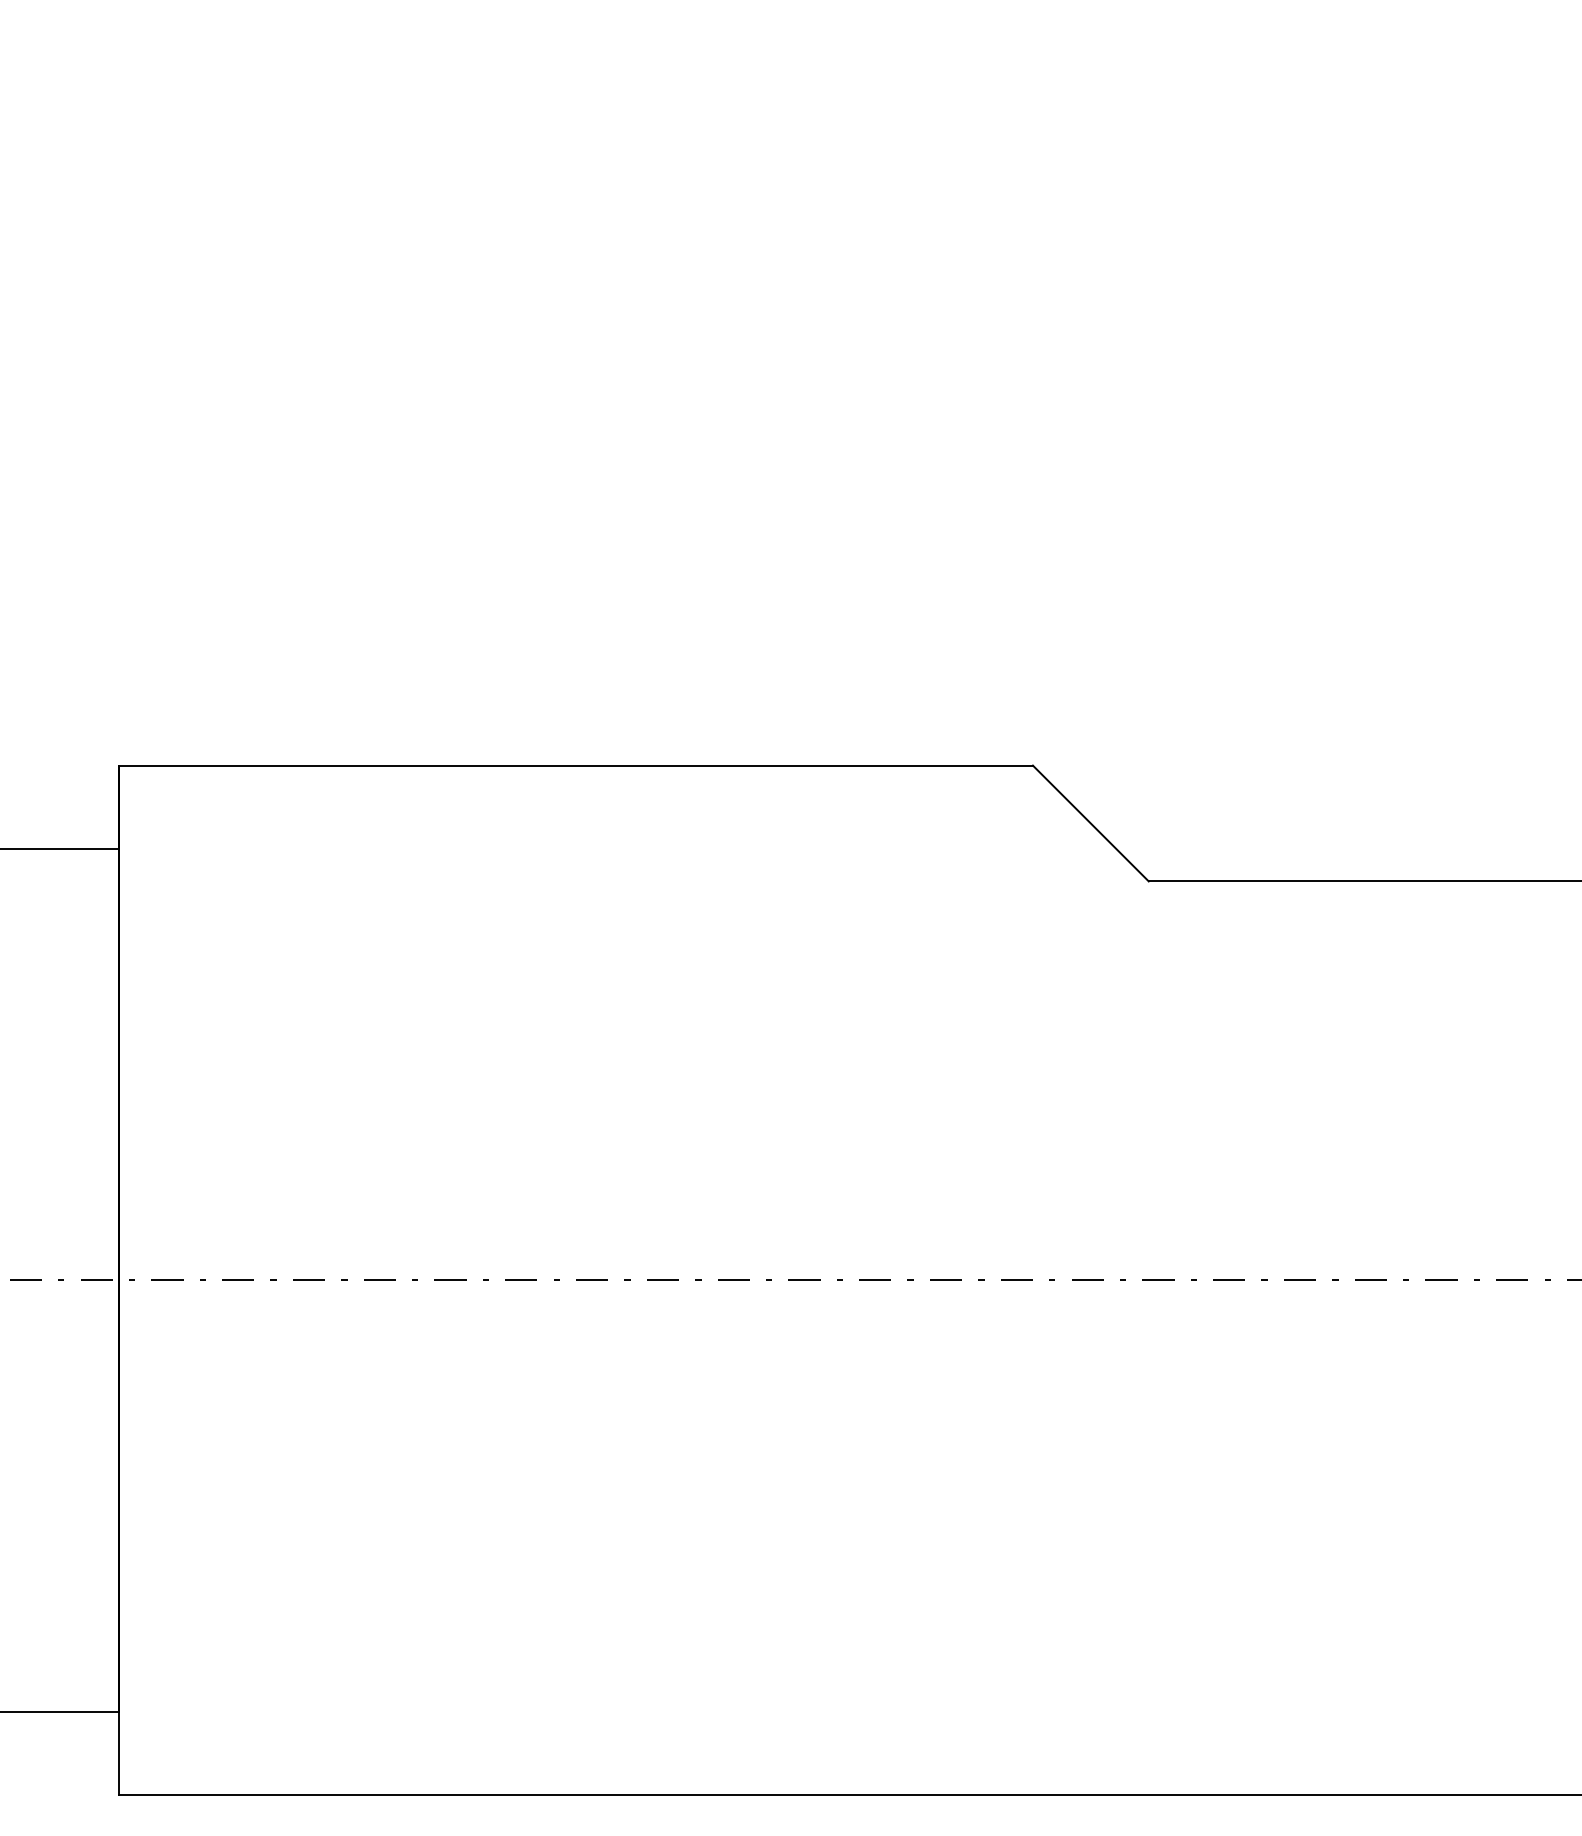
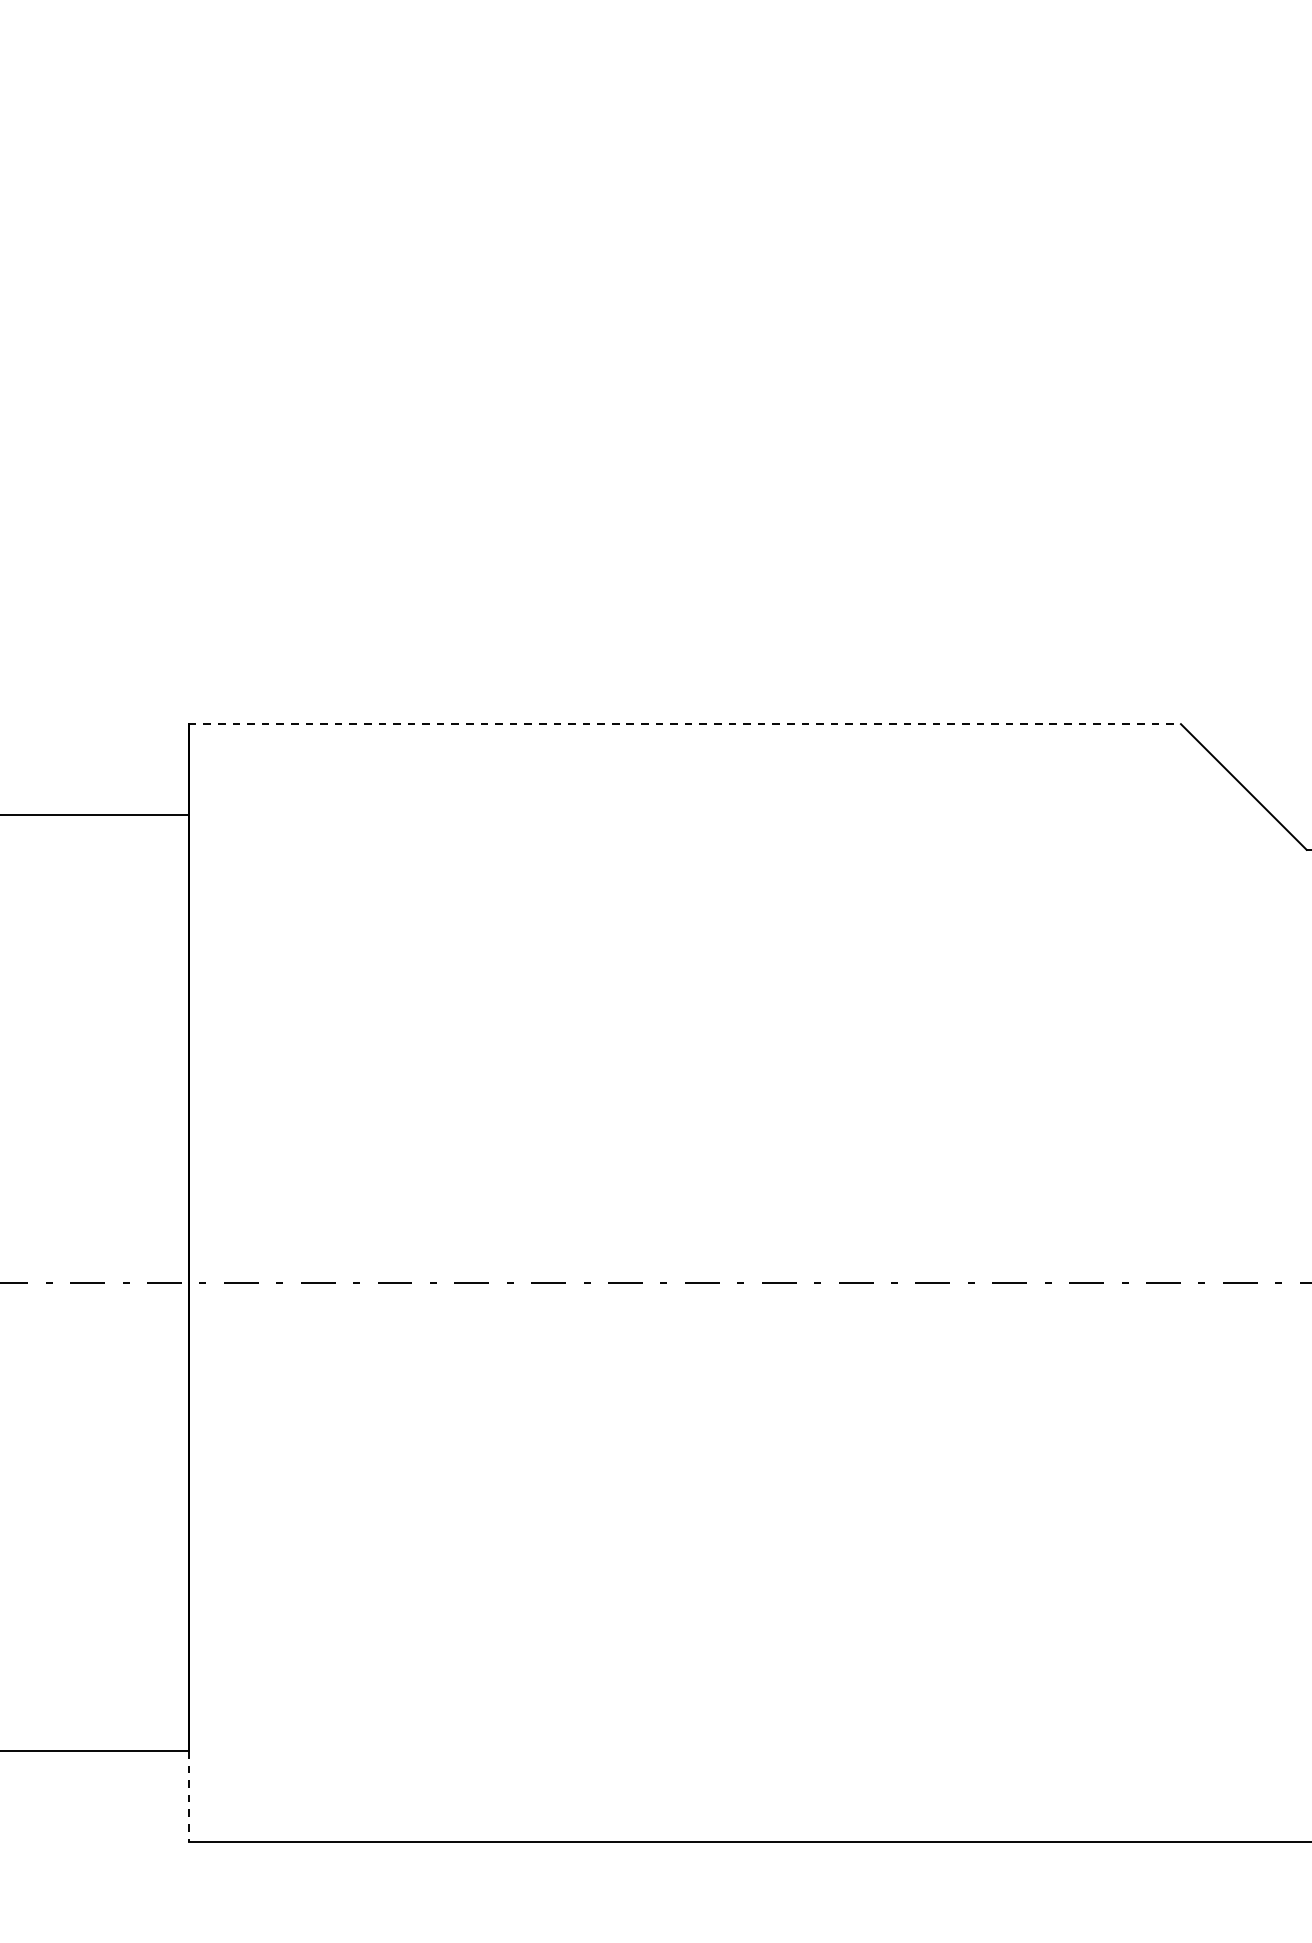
line: (576, 765) -> (685, 724), solid -> dashed
line: (119, 1753) -> (189, 1796), solid -> dashed

